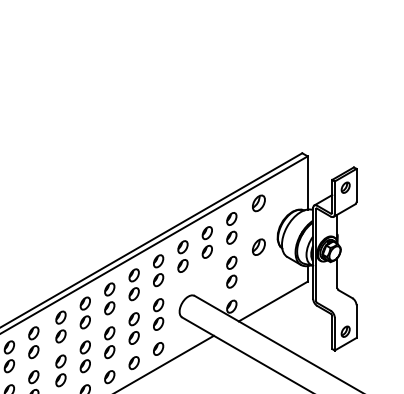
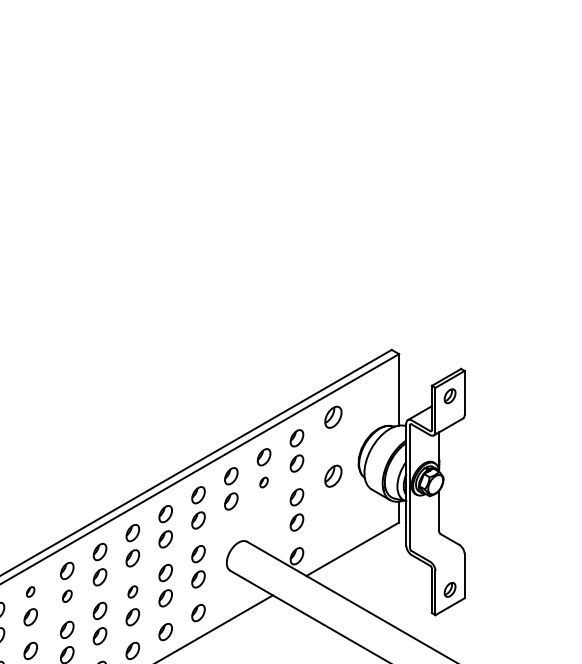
part: (206, 251) -> (263, 482), size x0.6
part: (33, 332) -> (30, 591), size x0.6
part: (109, 332) -> (132, 591), size x0.7
part: (61, 336) -> (67, 596), size x0.7

